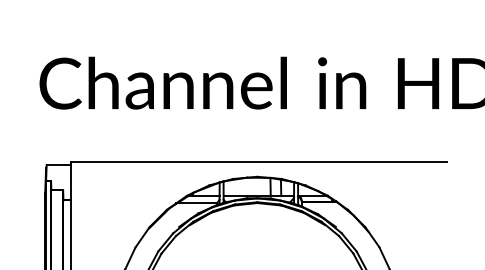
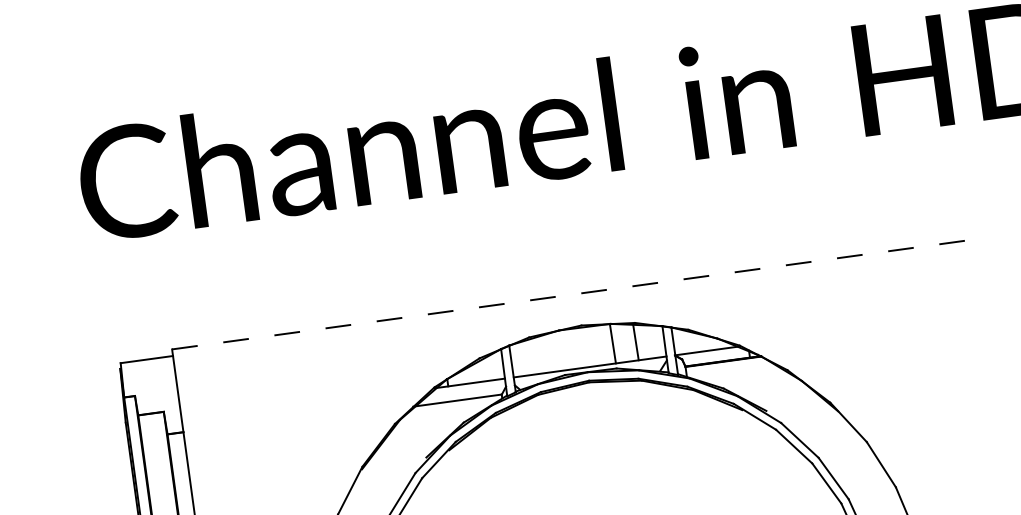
line: (259, 162) -> (581, 293), solid -> dashed

